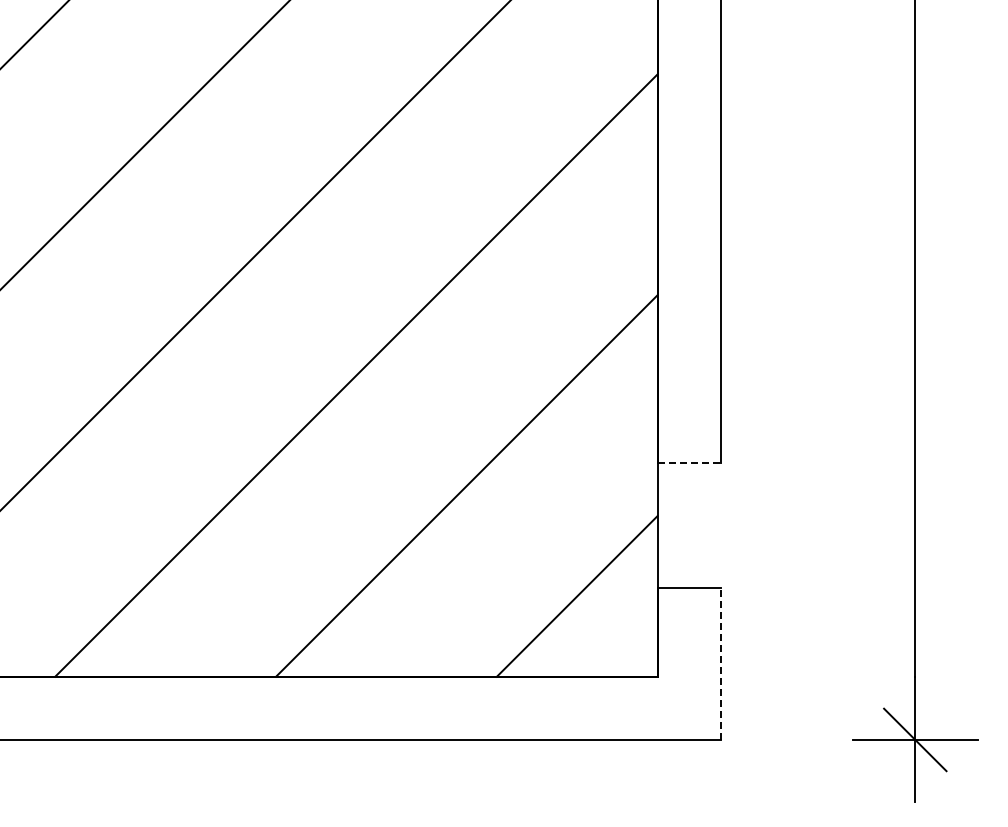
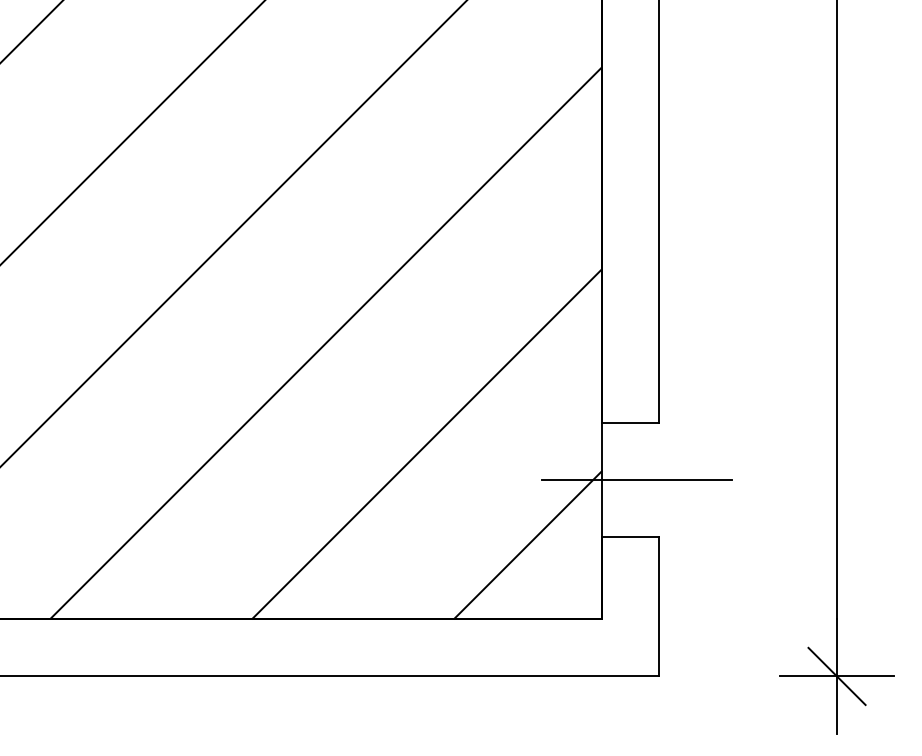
line: (690, 462) -> (631, 422), dashed -> solid
line: (696, 525) -> (637, 480), added
line: (720, 663) -> (658, 606), dashed -> solid

